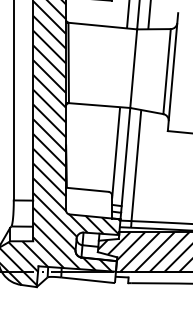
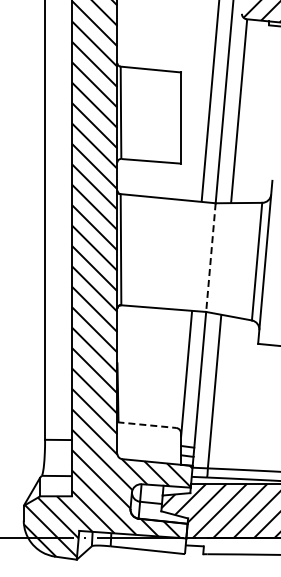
line: (133, 68) -> (210, 257), solid -> dashed
line: (87, 190) -> (147, 425), solid -> dashed

